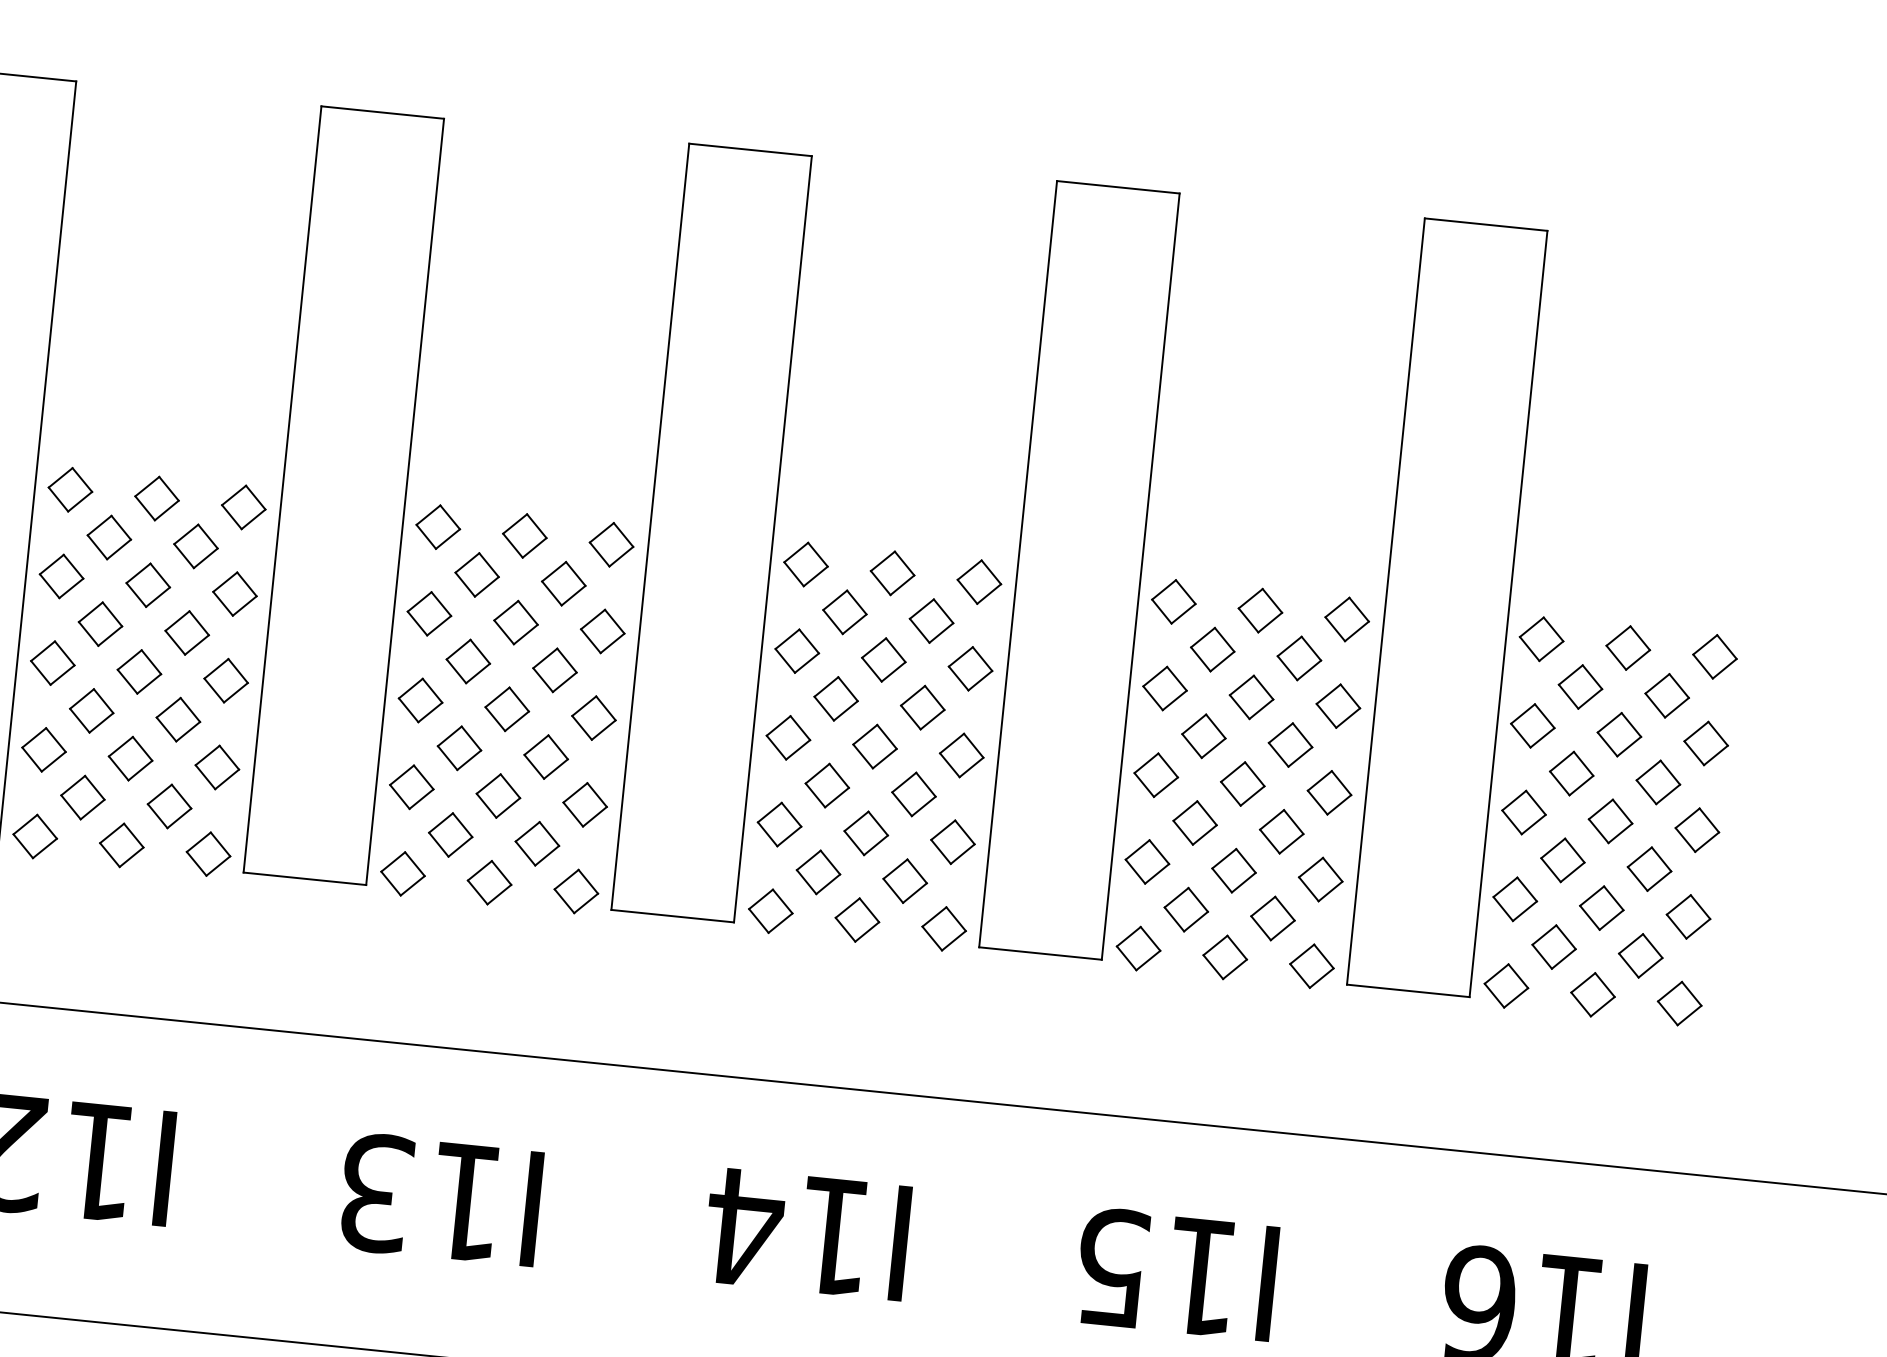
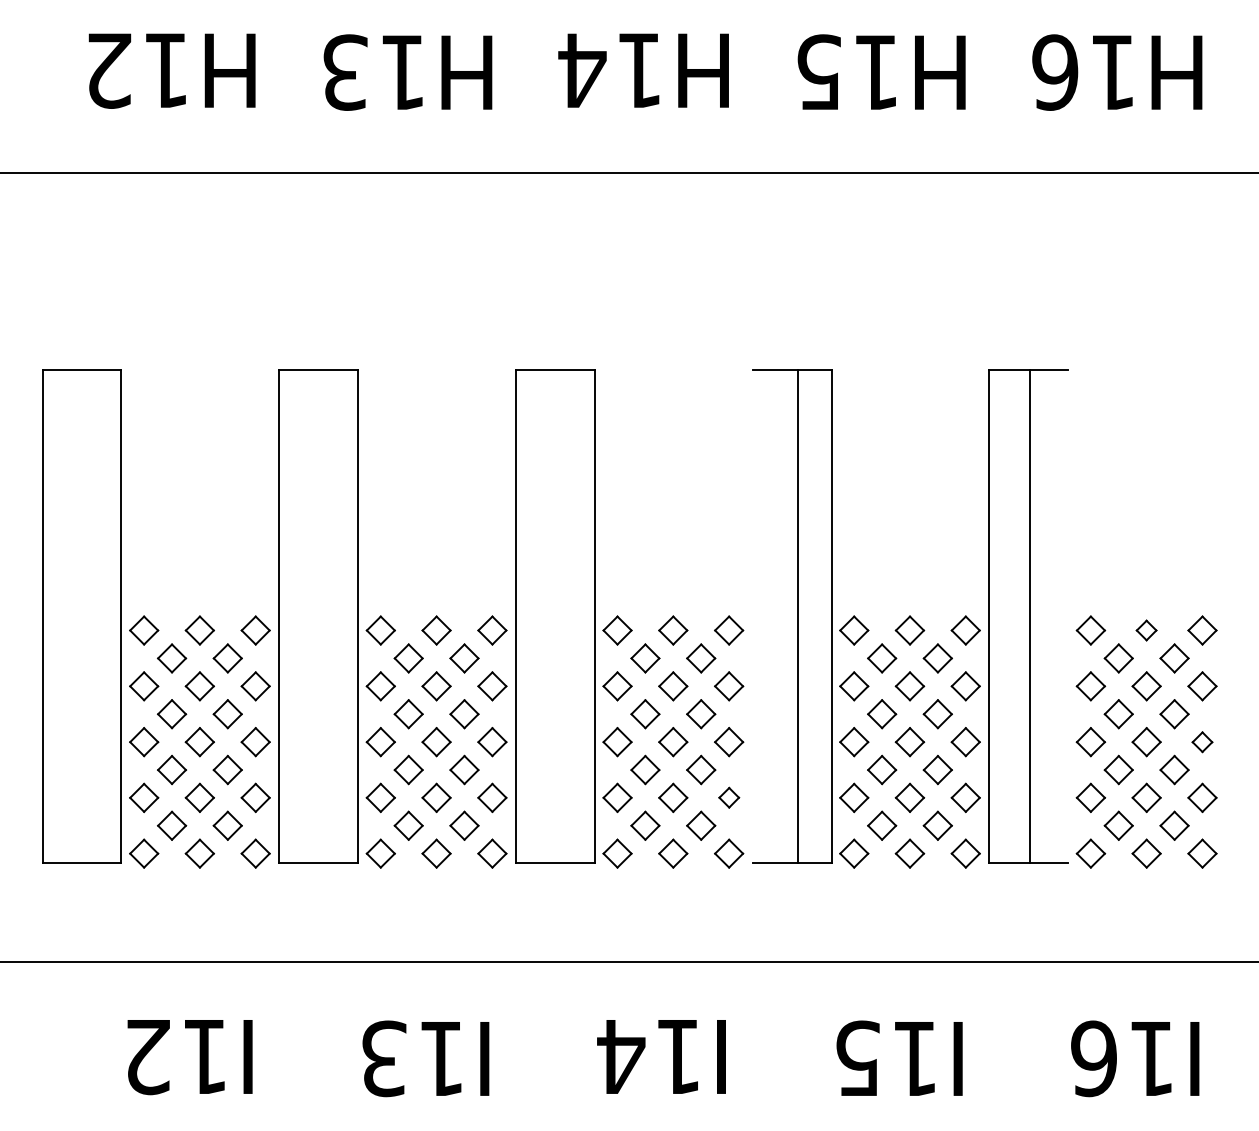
line: (1017, 564) -> (797, 616), moved
line: (1508, 613) -> (1030, 616), moved
part: (1627, 647) -> (1146, 630), size x0.7
part: (1697, 830) -> (1202, 742), size x0.7
part: (953, 841) -> (729, 797), size x0.7

